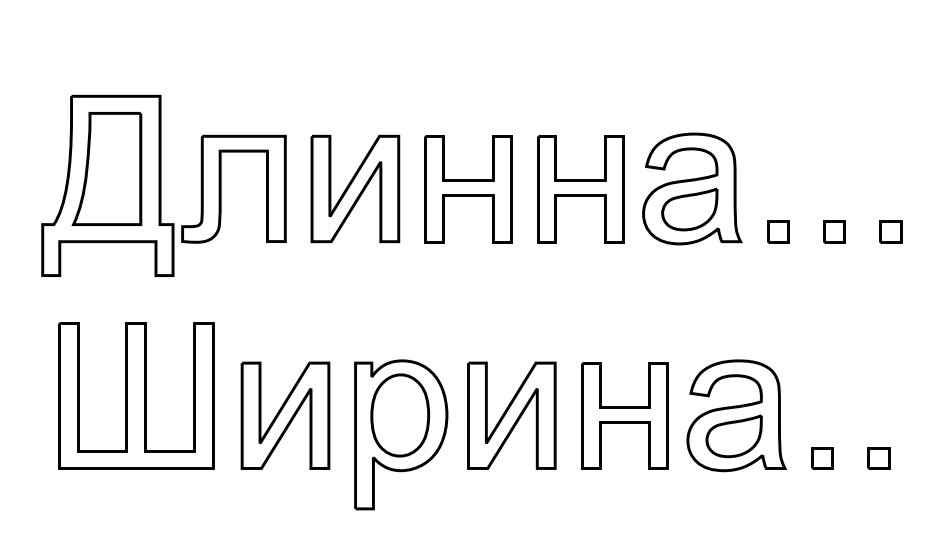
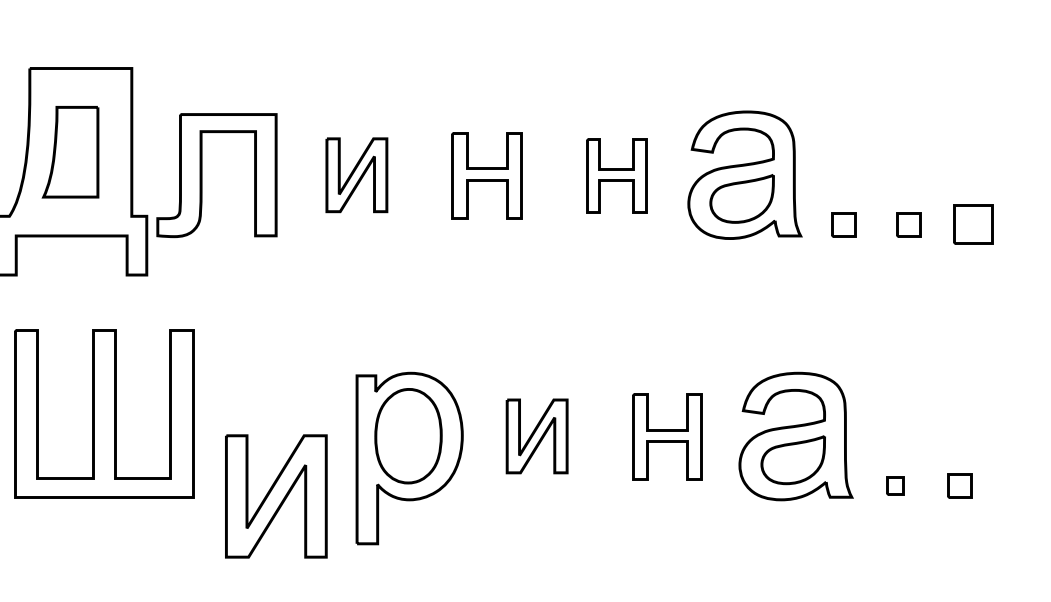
part: (106, 168) -> (70, 151), size x0.7
part: (355, 188) -> (356, 174), size x0.6
part: (468, 189) -> (487, 175), size x0.7
part: (580, 189) -> (616, 175), size x0.6
part: (890, 231) -> (973, 224), size x1.6
part: (285, 415) -> (276, 496), moved
part: (511, 415) -> (536, 436), size x0.6
part: (624, 415) -> (666, 436), size x0.7
part: (822, 458) -> (895, 485), size x0.7

